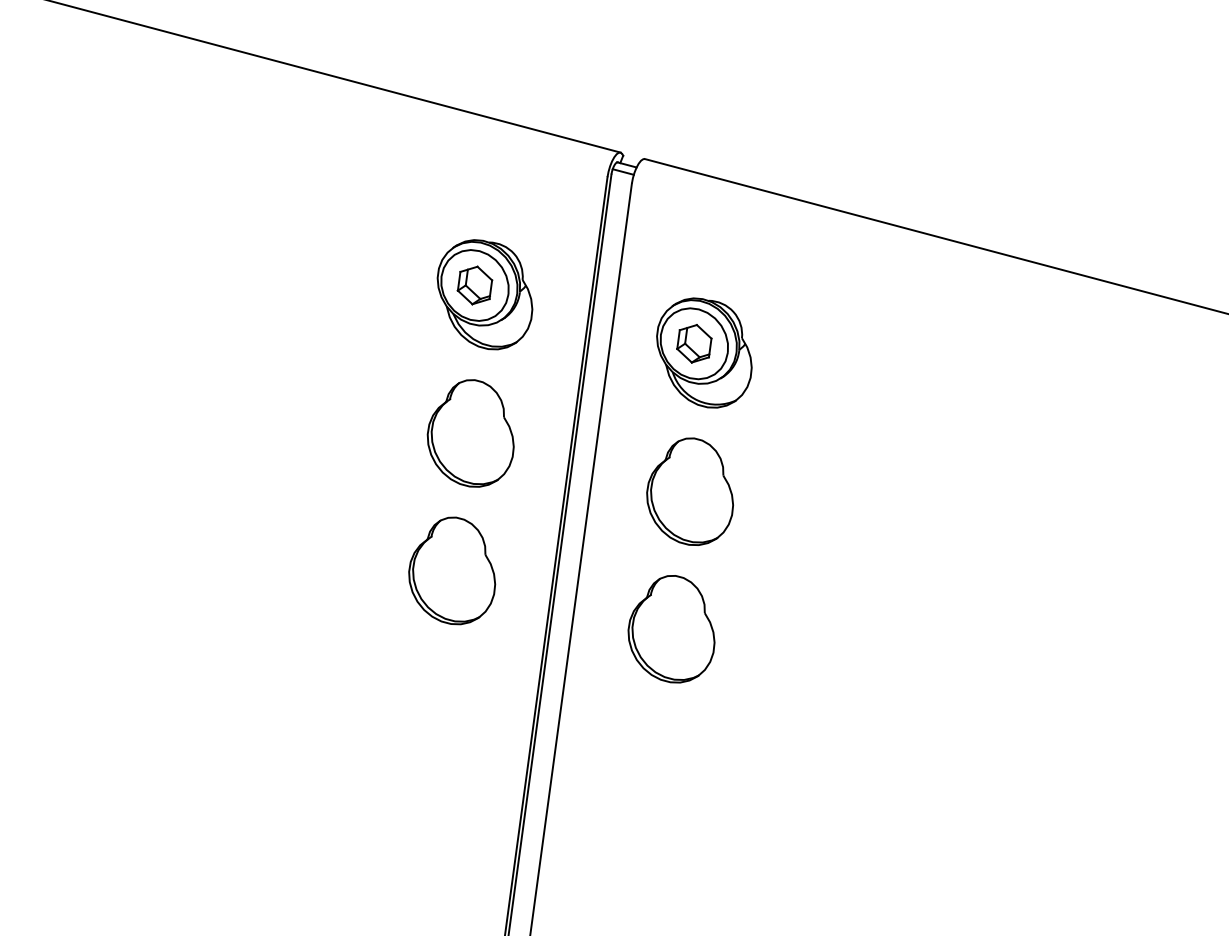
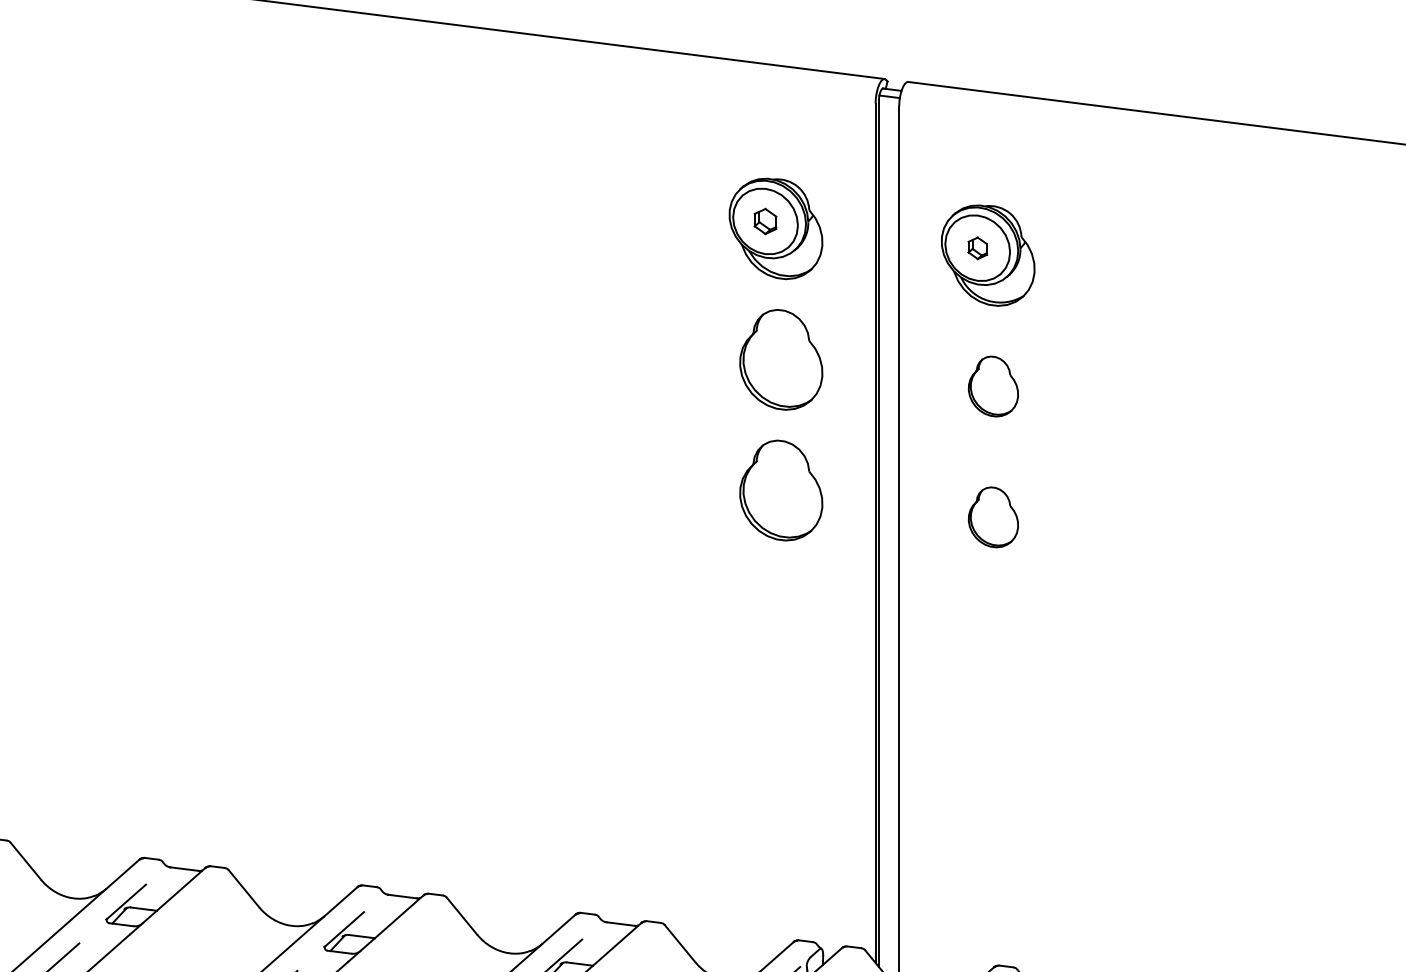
part: (474, 285) -> (765, 221), size x0.7
part: (694, 344) -> (977, 248), size x0.6
part: (691, 491) -> (993, 386), size x0.6
part: (672, 629) -> (993, 517), size x0.6

